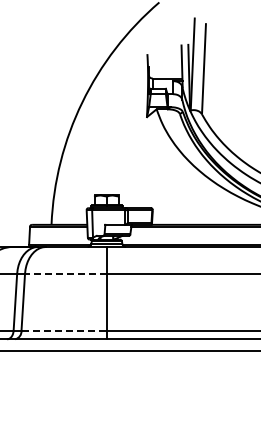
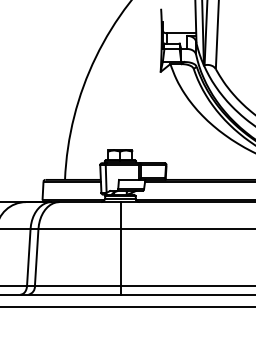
line: (65, 273) -> (79, 228), dashed -> solid
line: (64, 330) -> (78, 285), dashed -> solid

